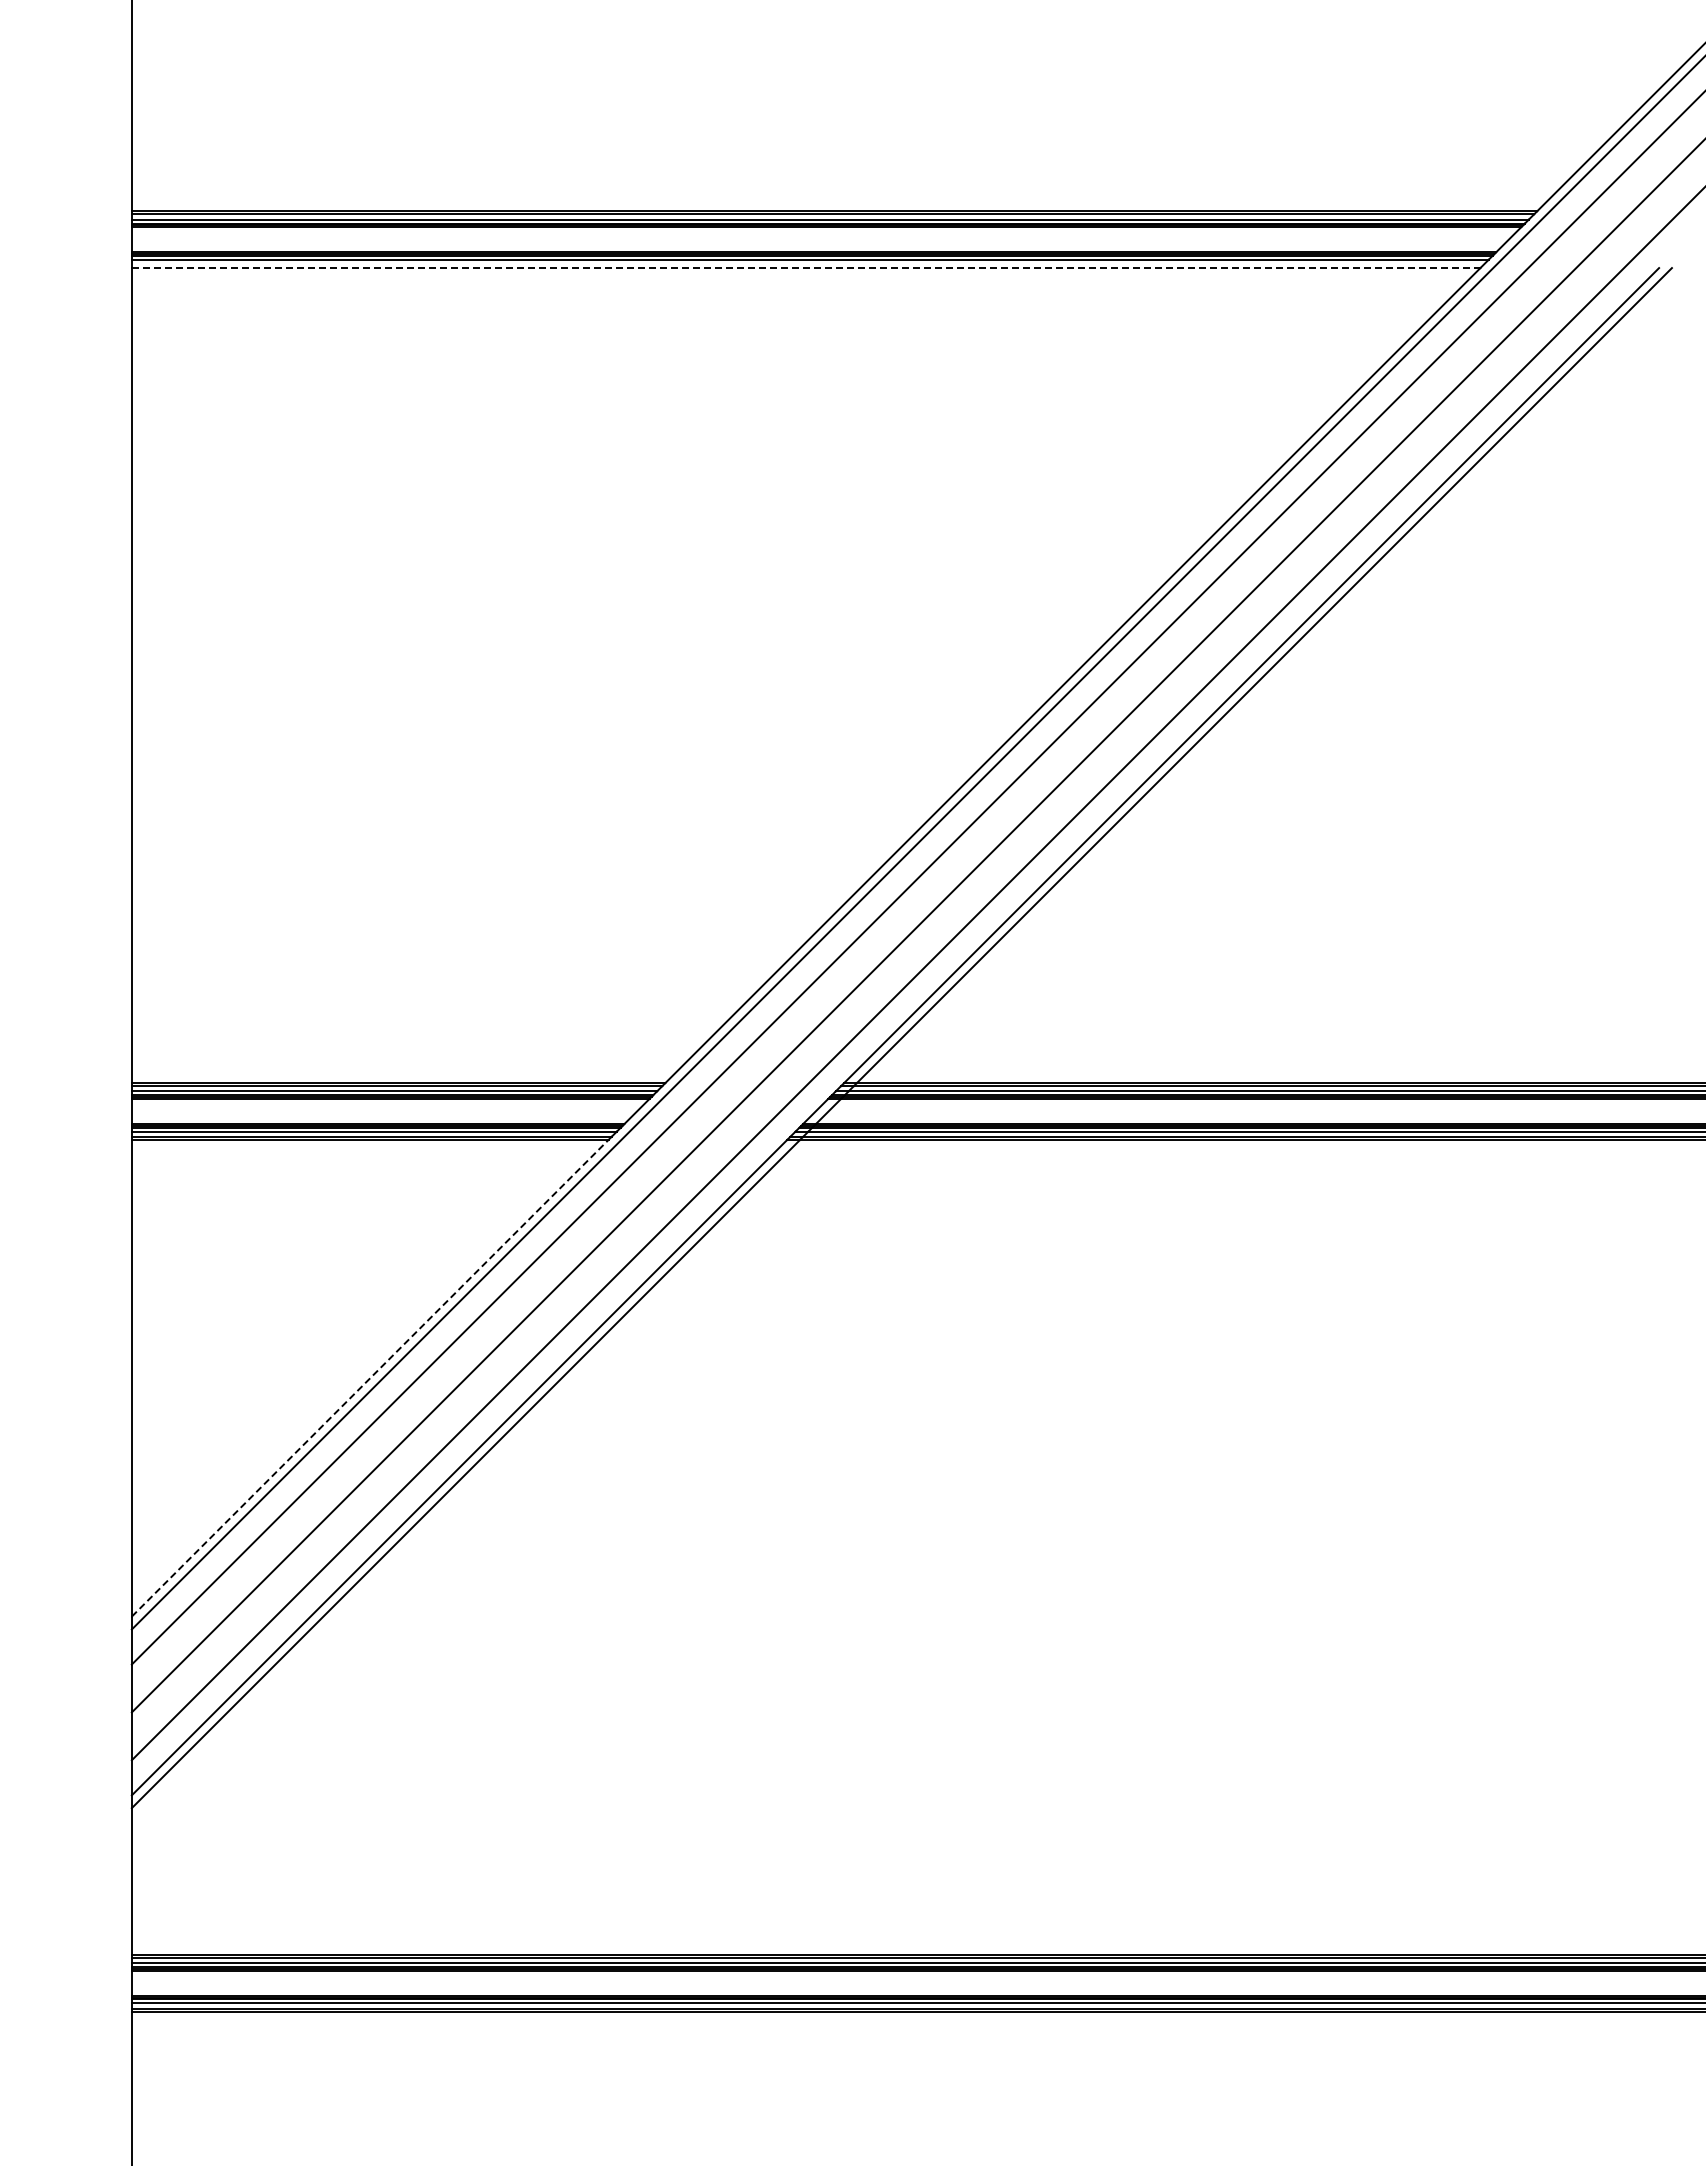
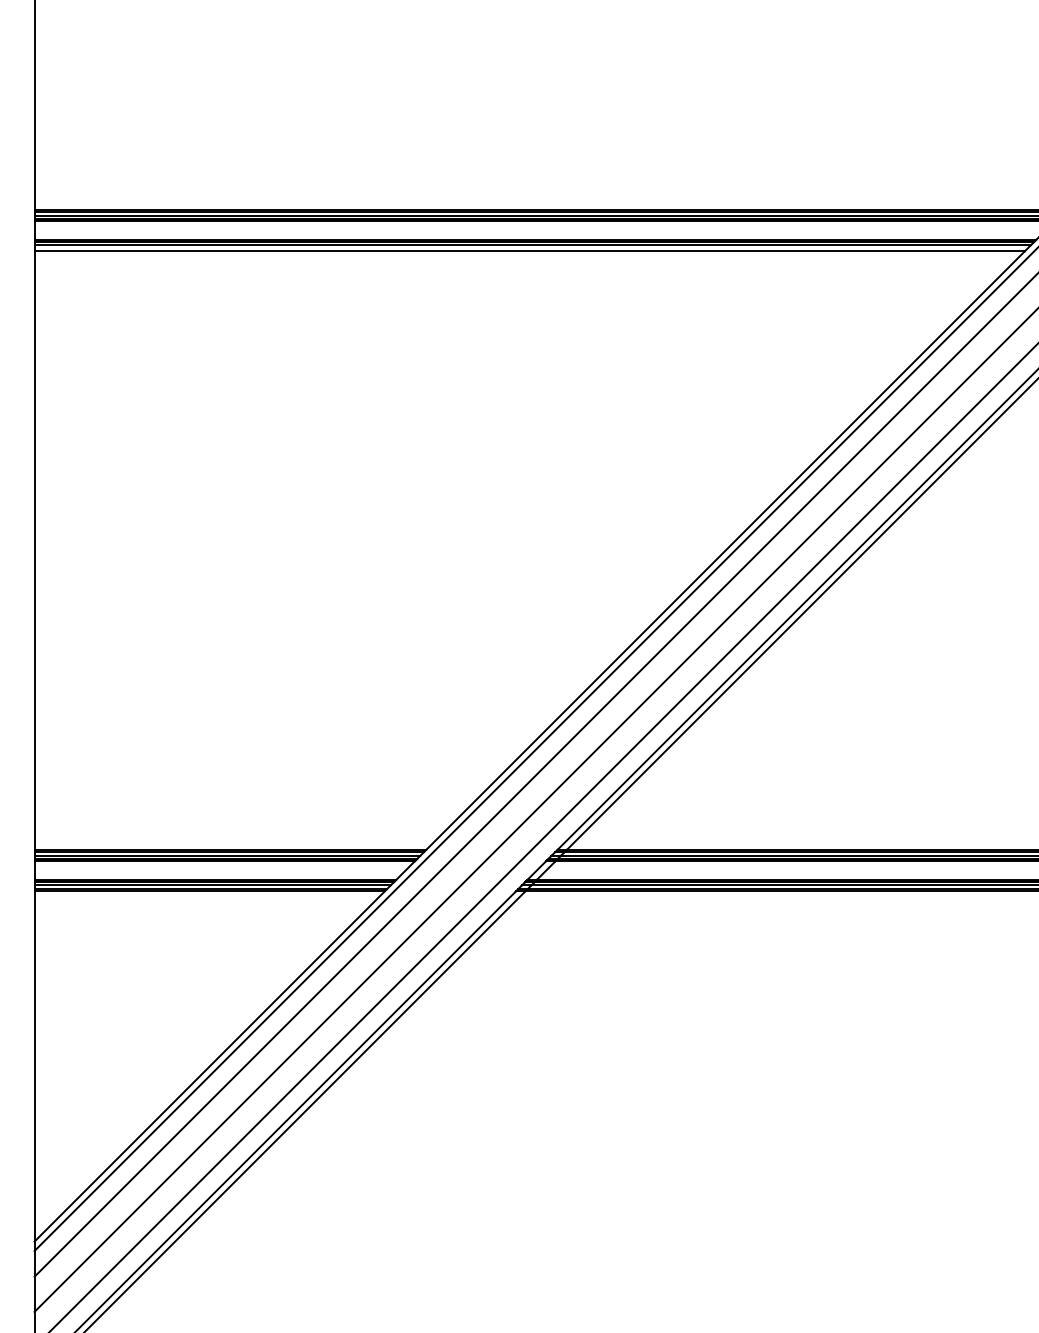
line: (806, 268) -> (529, 251), dashed -> solid
line: (370, 1377) -> (209, 1066), dashed -> solid

